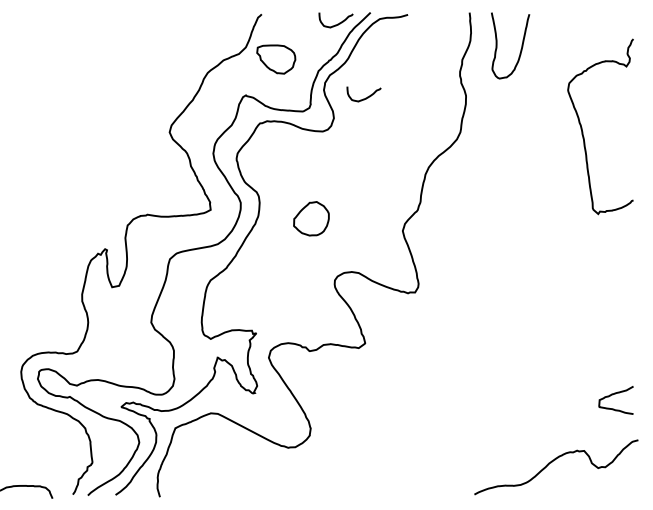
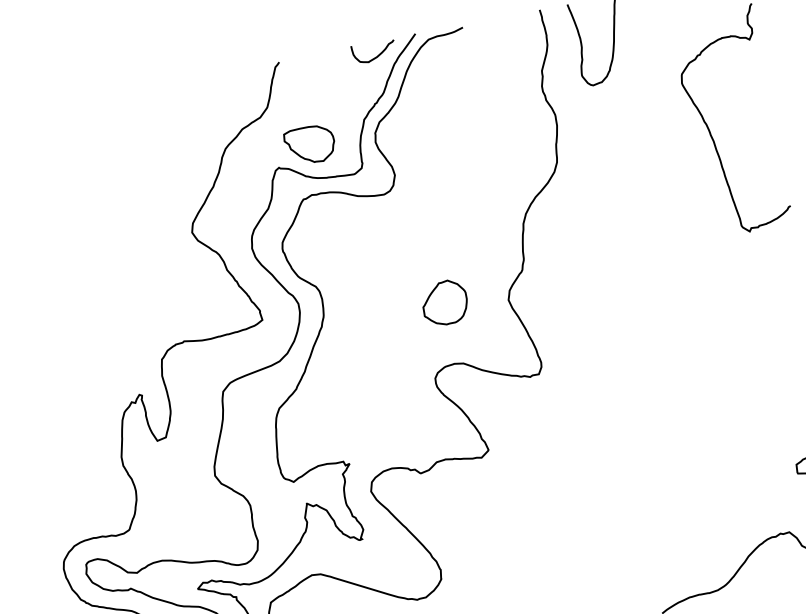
part: (276, 59) -> (310, 144), moved
curve: (365, 97) -> (429, 141), removed
part: (311, 218) -> (444, 302), moved

